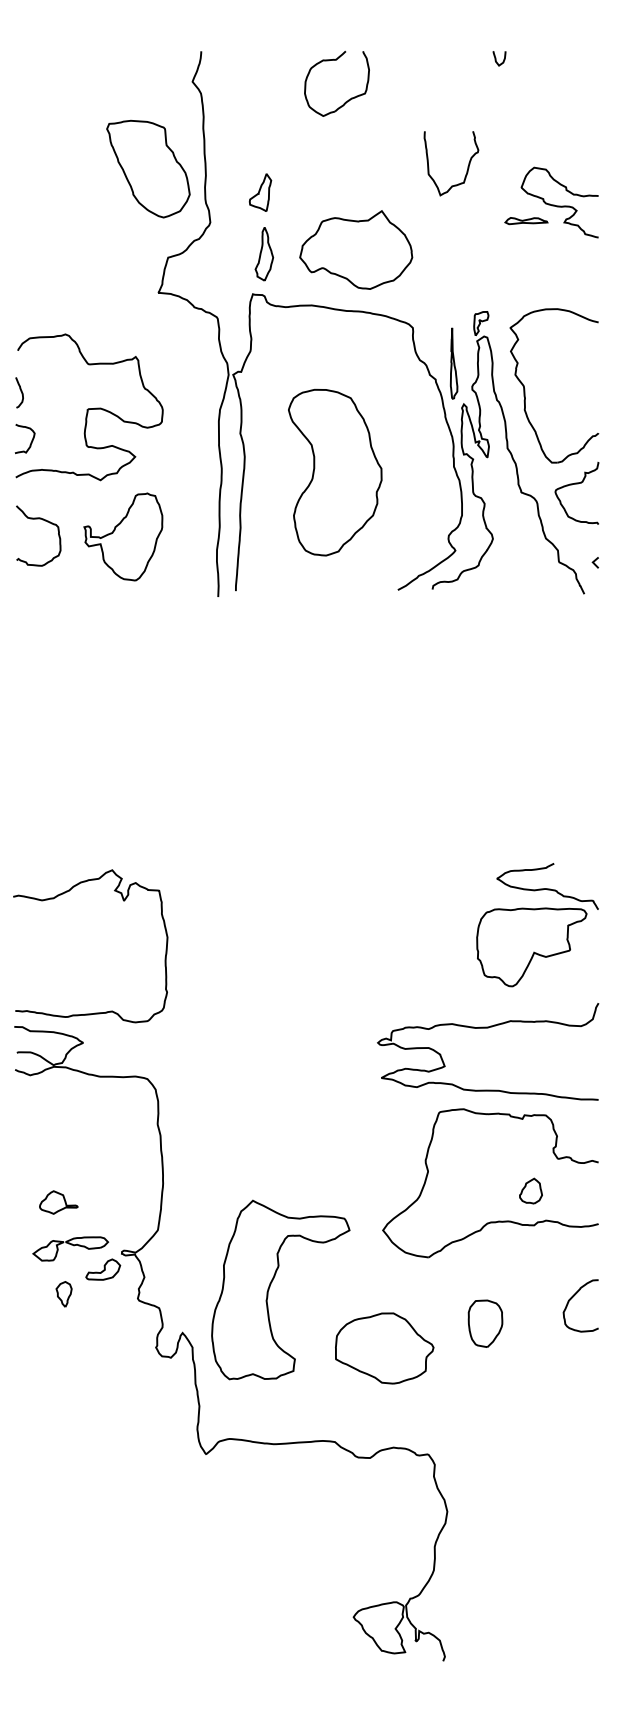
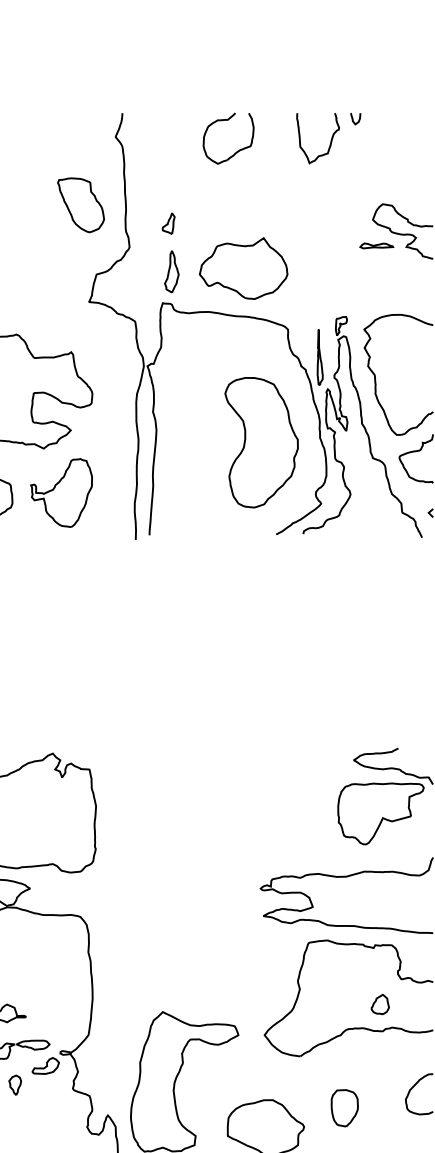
curve: (467, 166) -> (330, 140), moved
part: (147, 168) -> (80, 204), size x0.71
part: (259, 192) -> (168, 223), size x0.71
part: (335, 472) -> (261, 442), moved

